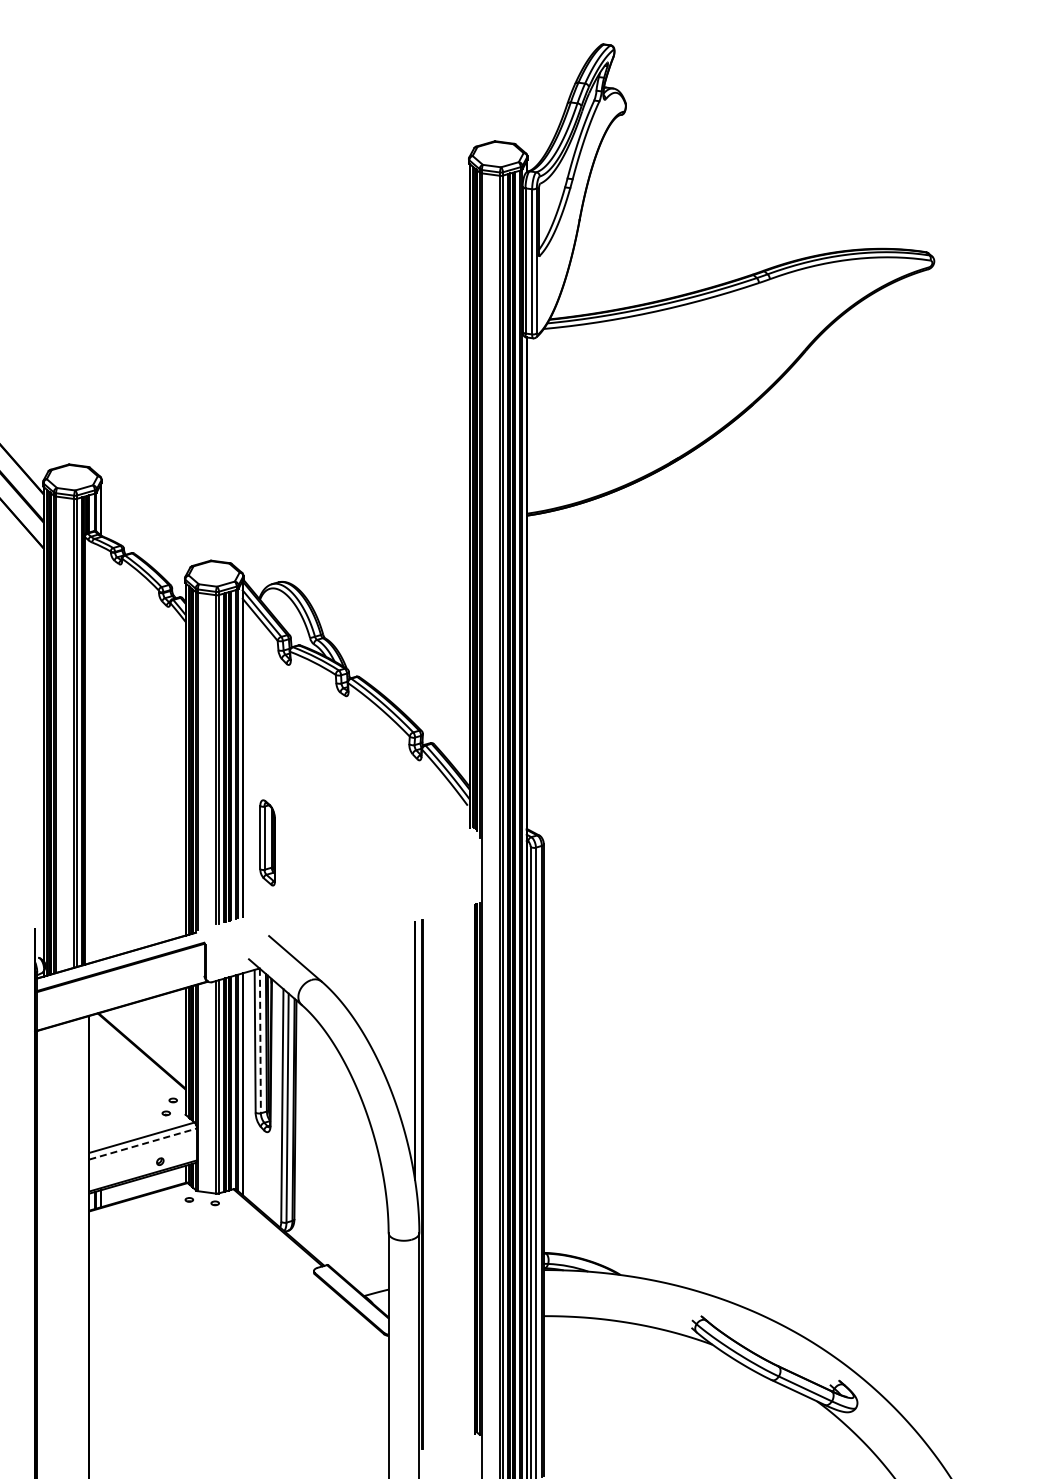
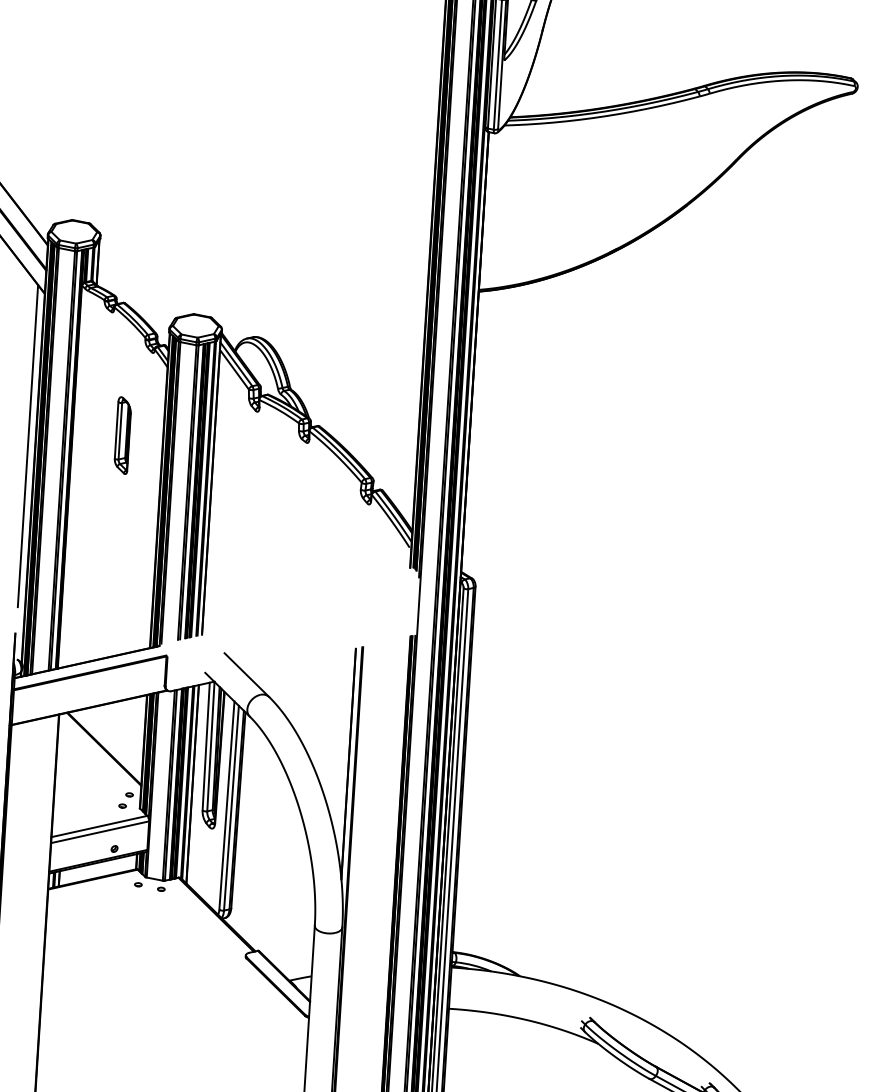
line: (35, 719) -> (27, 446), added
part: (267, 842) -> (122, 435), moved
line: (260, 1041) -> (210, 747), dashed -> solid
line: (143, 1144) -> (100, 832), dashed -> solid

